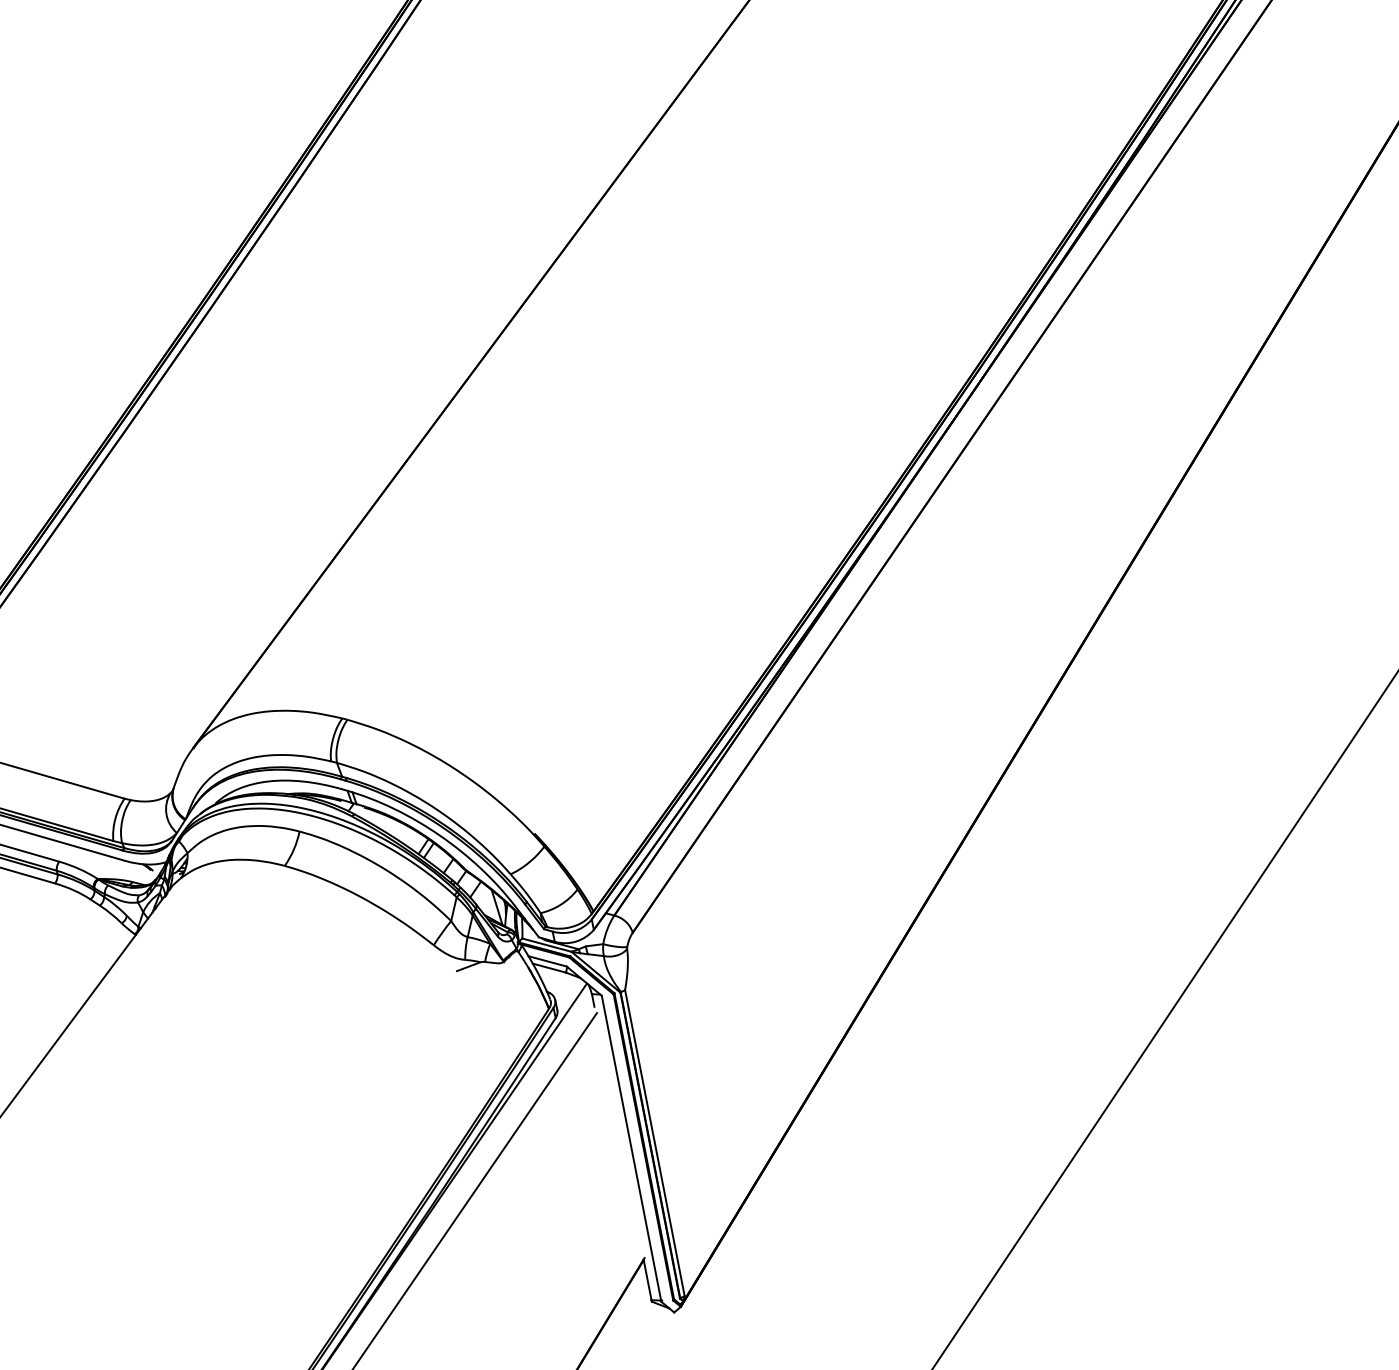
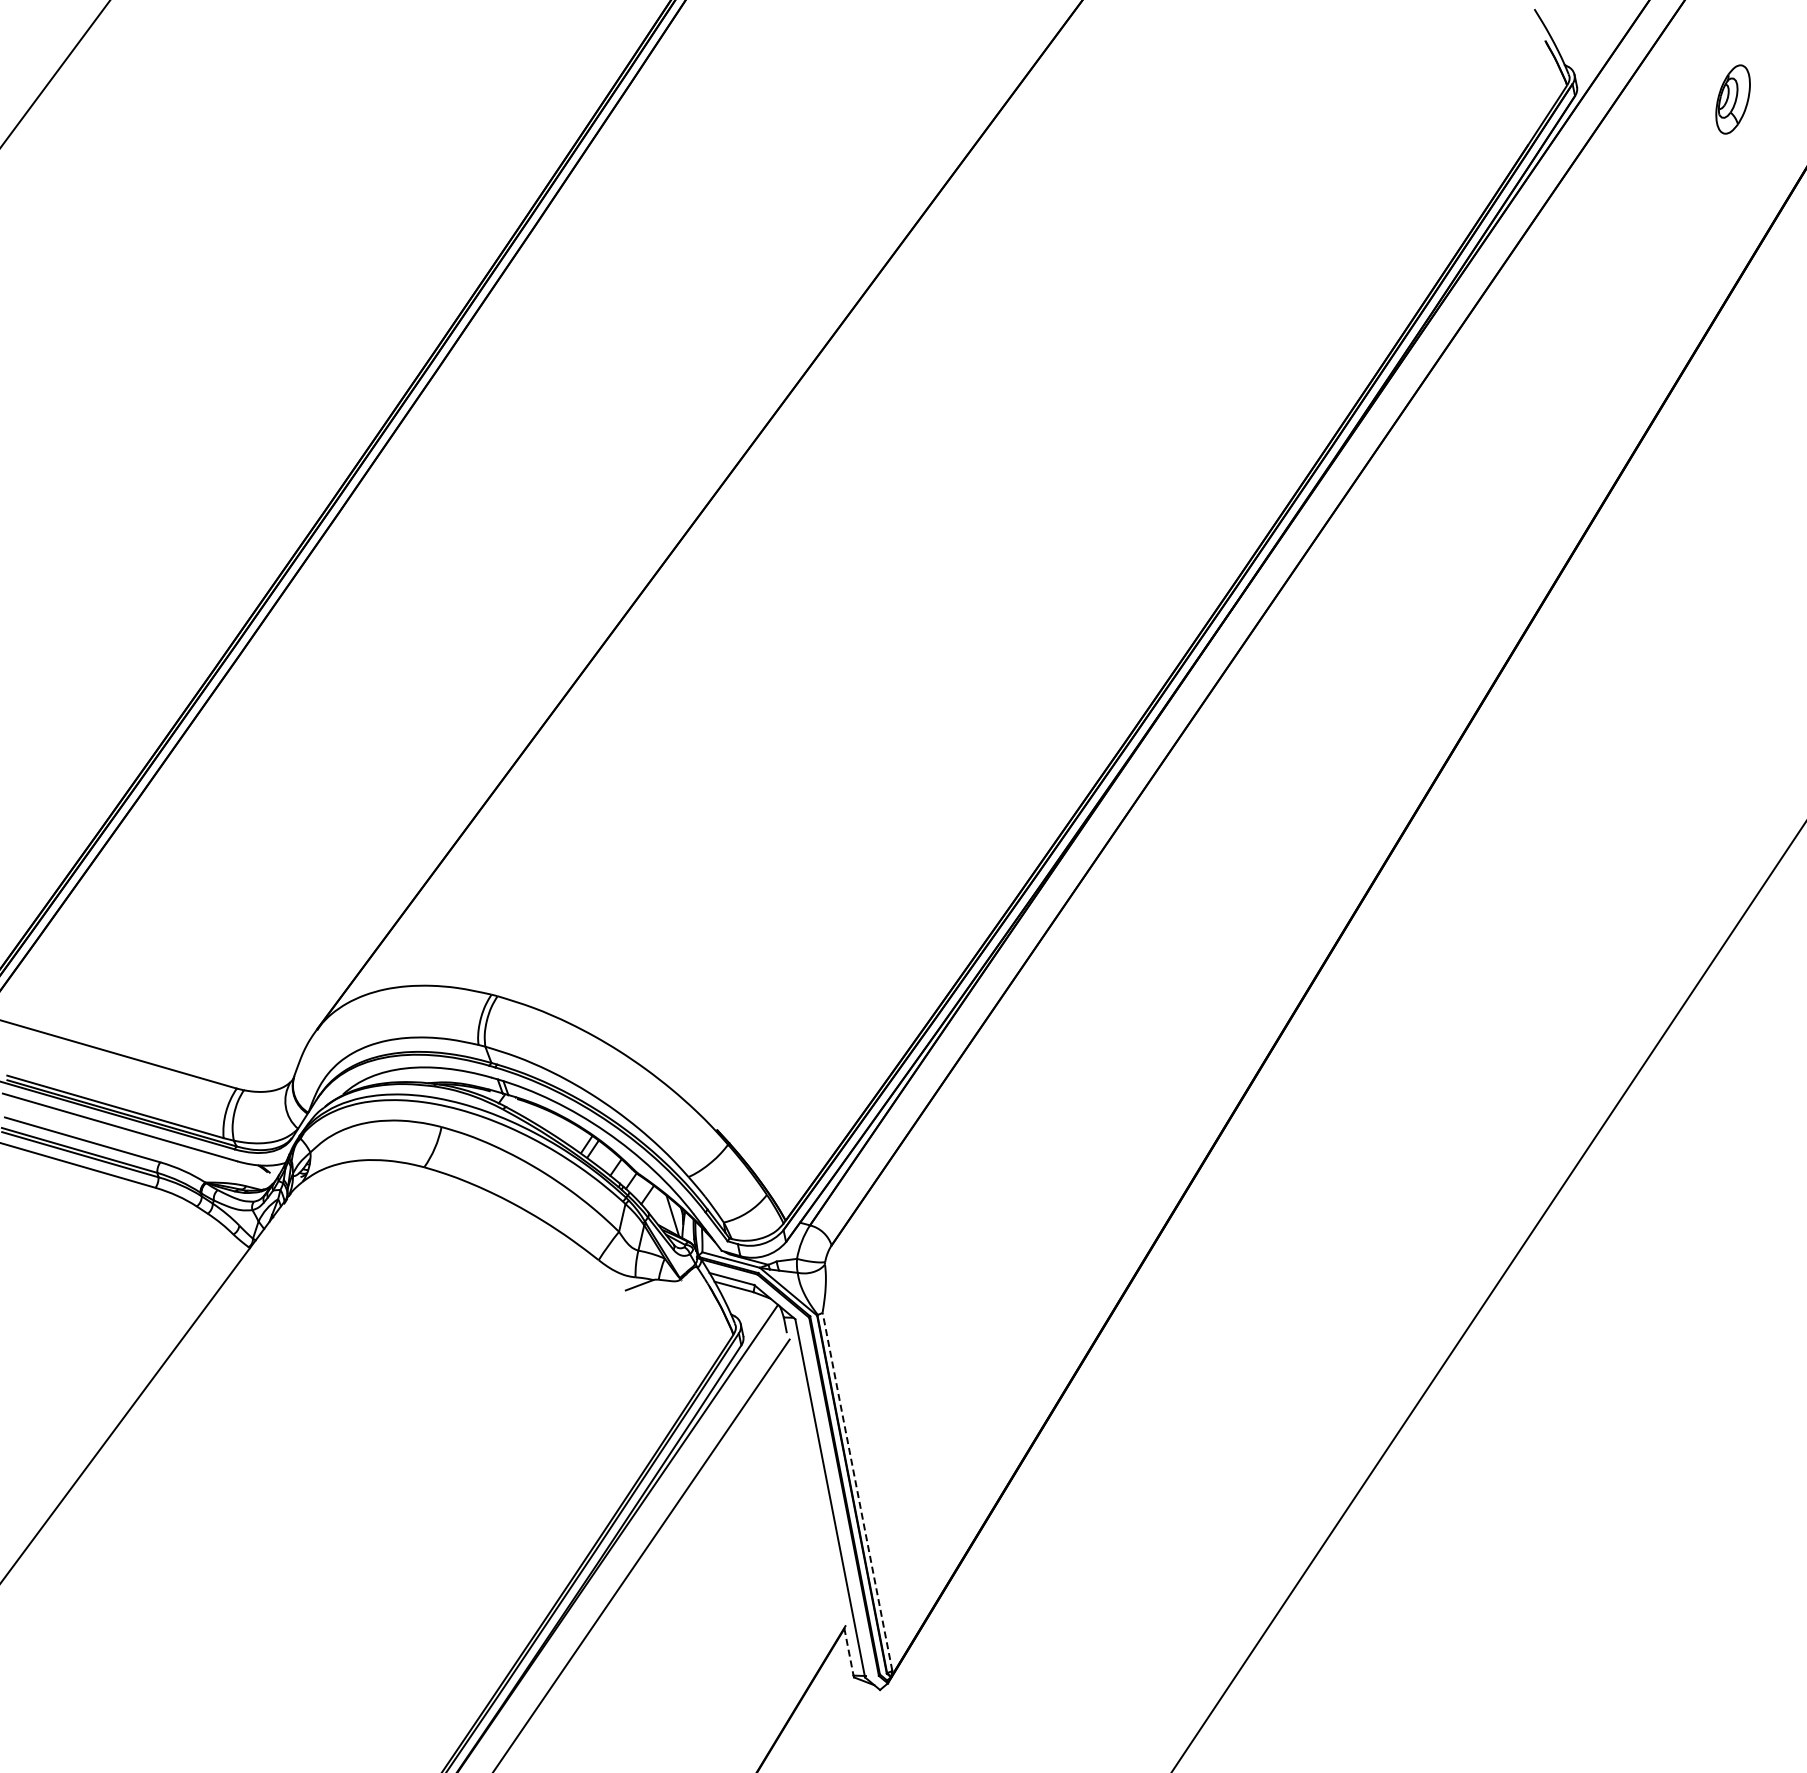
line: (654, 1142) -> (857, 1491), solid -> dashed
line: (648, 1280) -> (849, 1652), solid -> dashed

